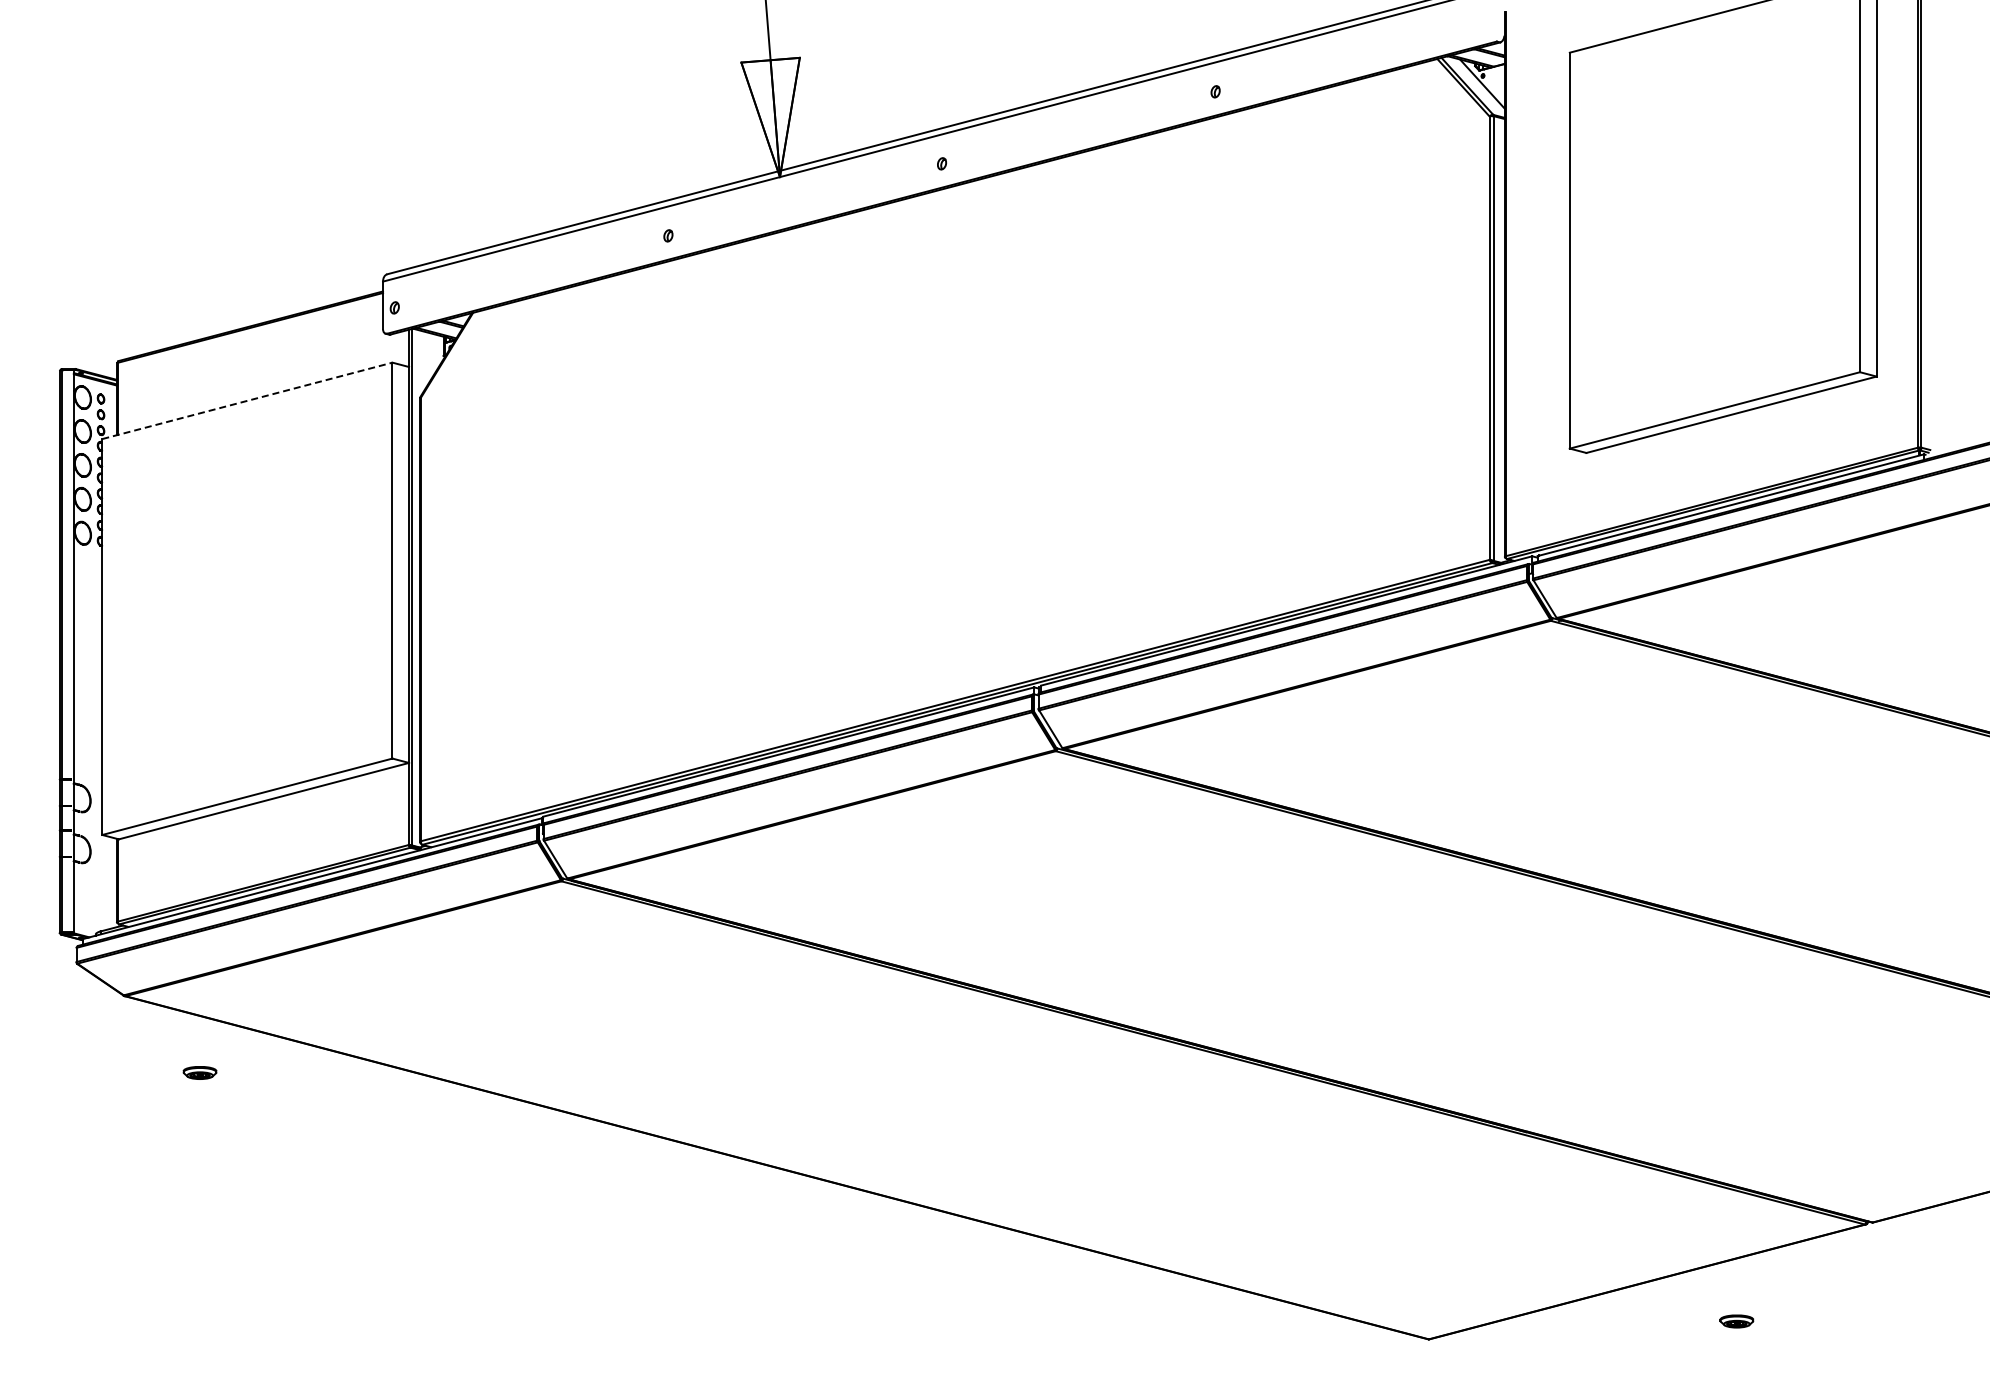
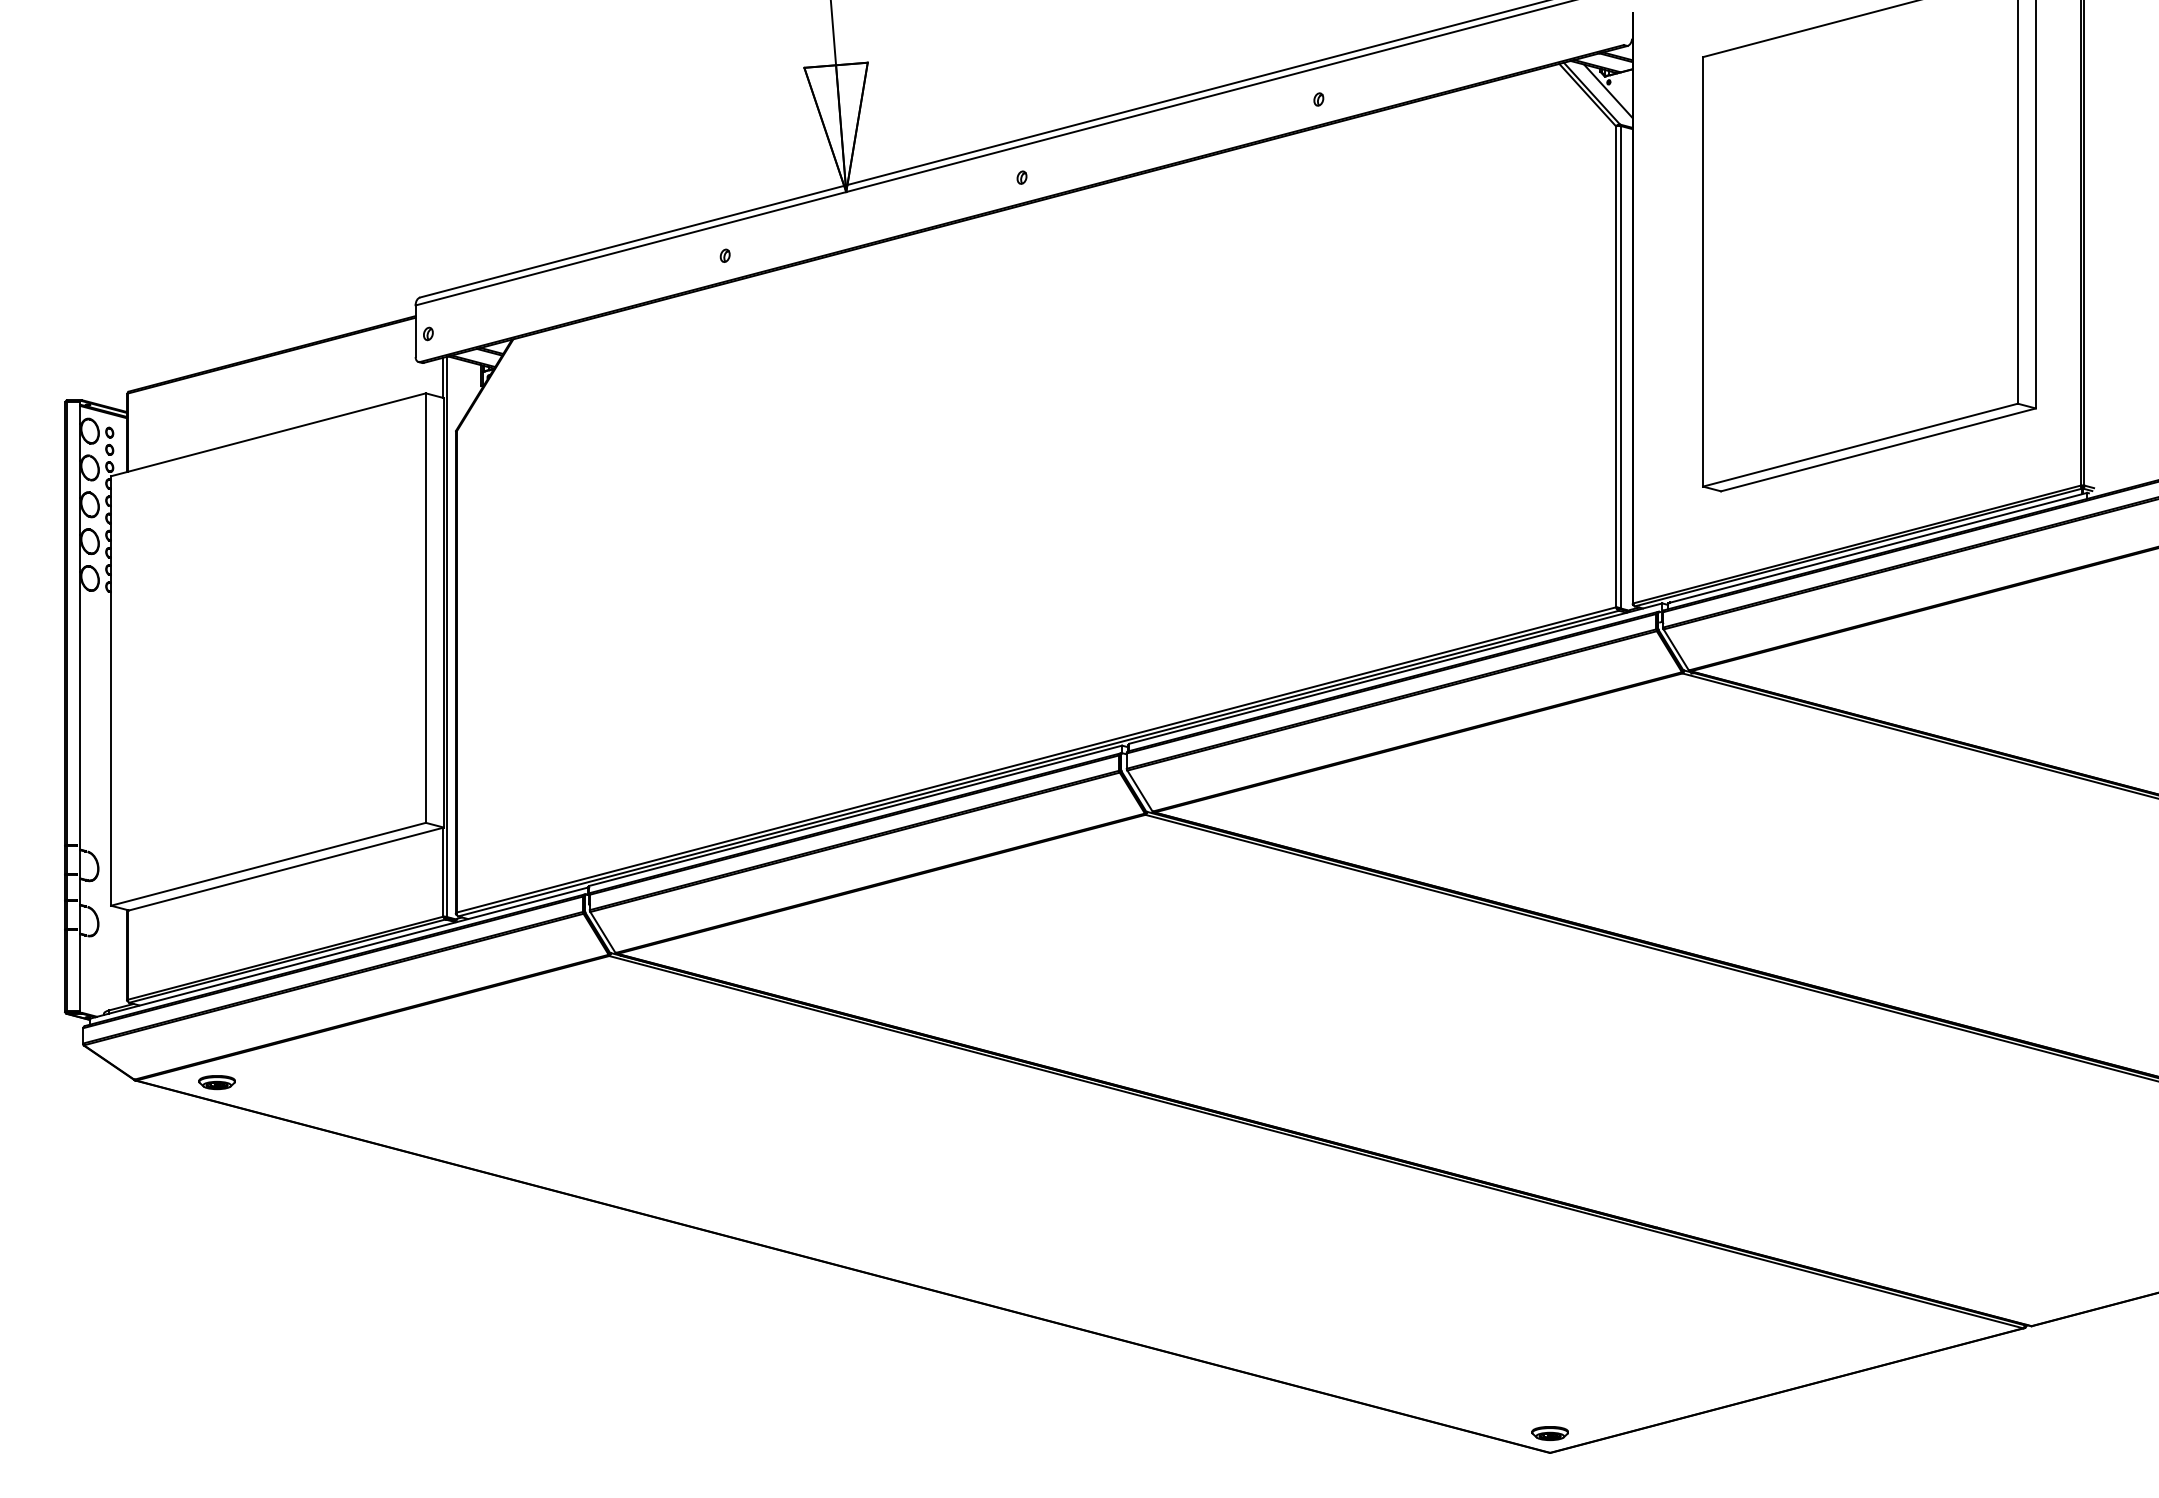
line: (247, 400) -> (268, 434), dashed -> solid
part: (199, 1072) -> (216, 1082), moved
part: (1736, 1321) -> (1549, 1433), moved

